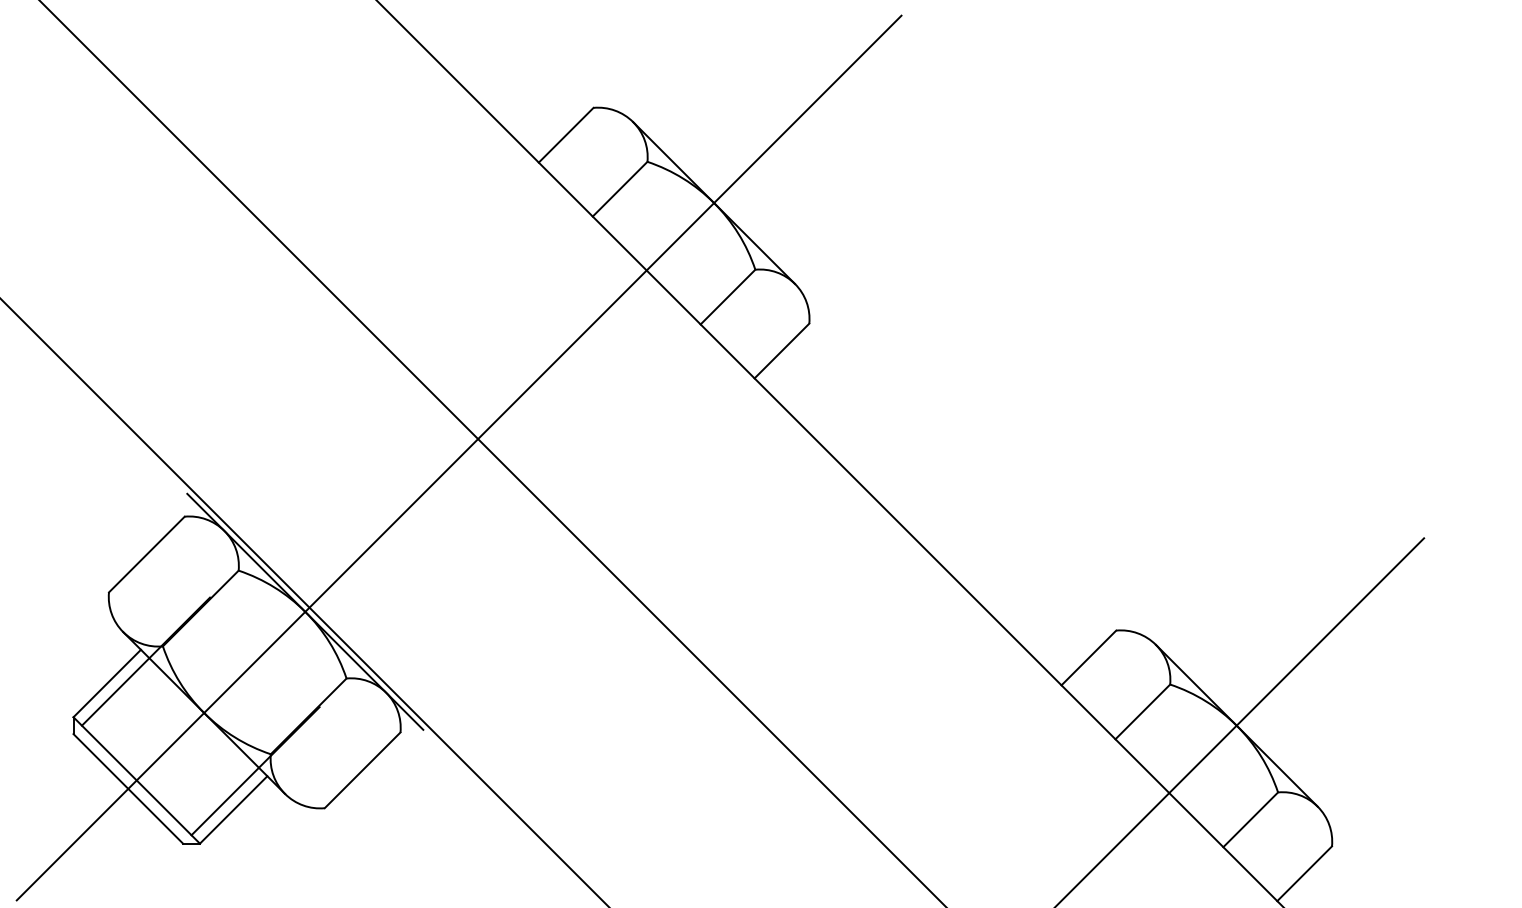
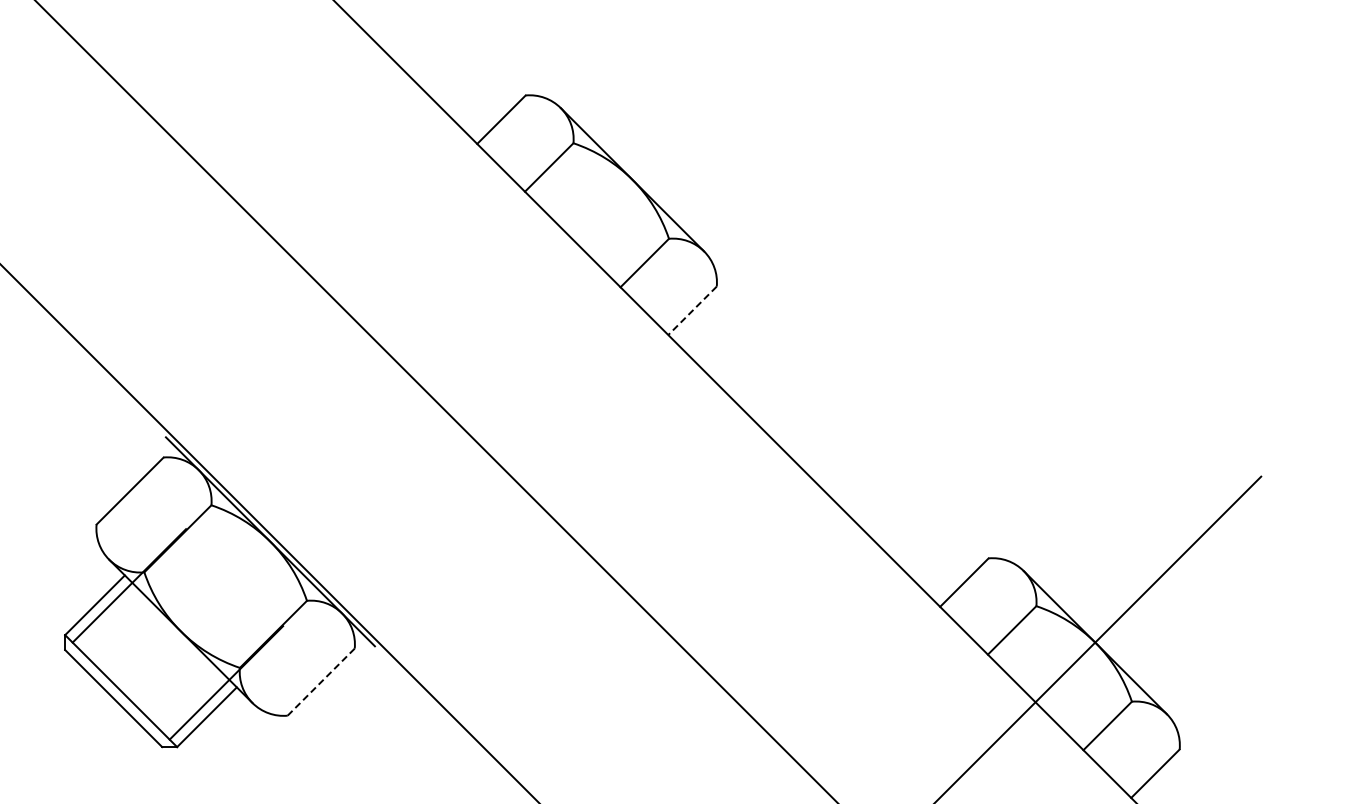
line: (781, 351) -> (692, 311), solid -> dashed
line: (458, 457) -> (406, 405), removed
line: (361, 770) -> (320, 682), solid -> dashed

